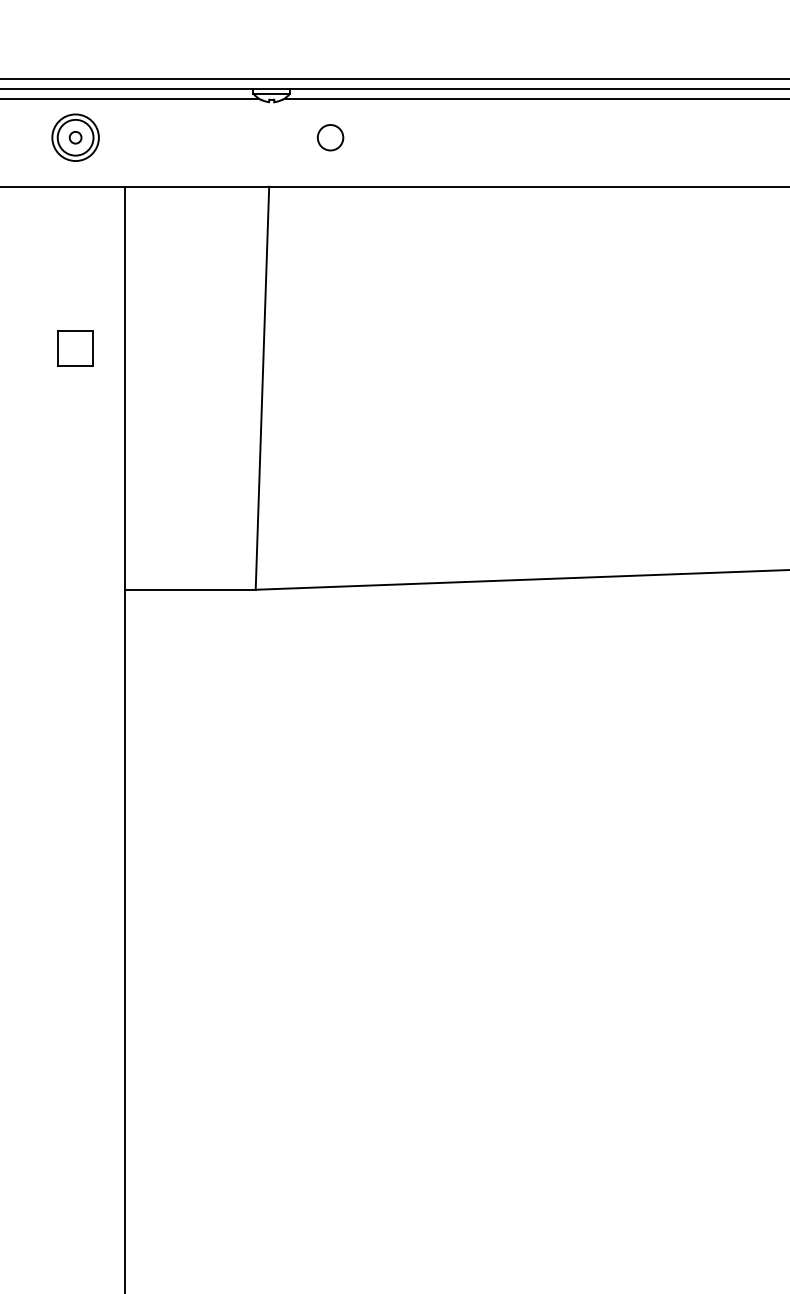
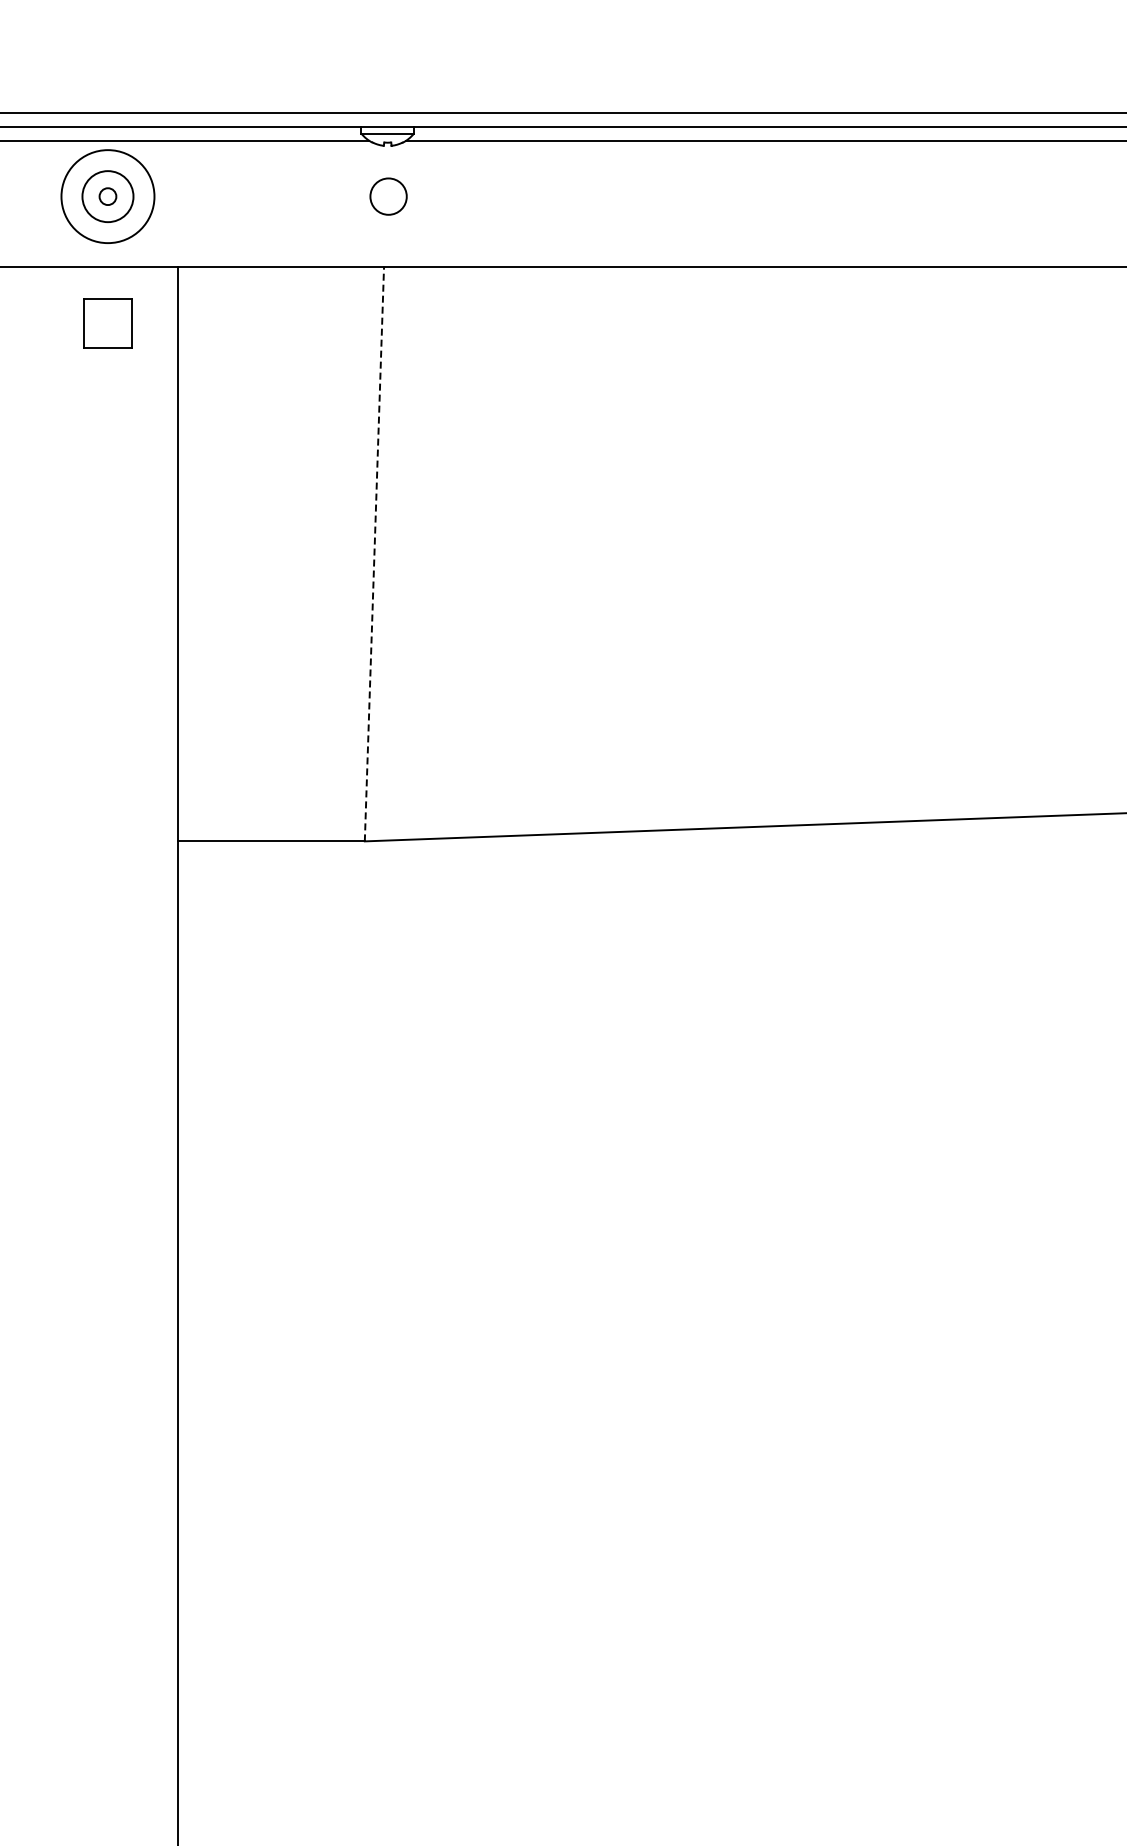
circle: (75, 137) -> (107, 196), size x1.4
circle: (330, 137) -> (388, 196), moved
part: (75, 348) -> (107, 323), moved
line: (262, 387) -> (374, 553), solid -> dashed

